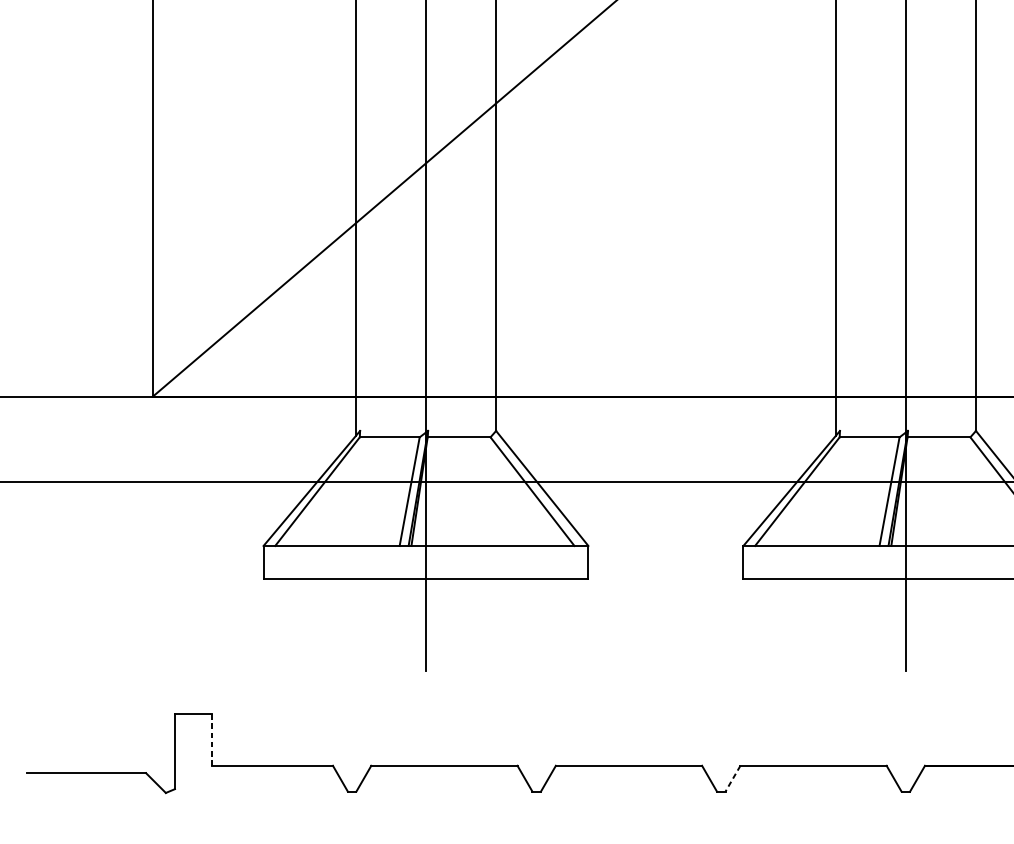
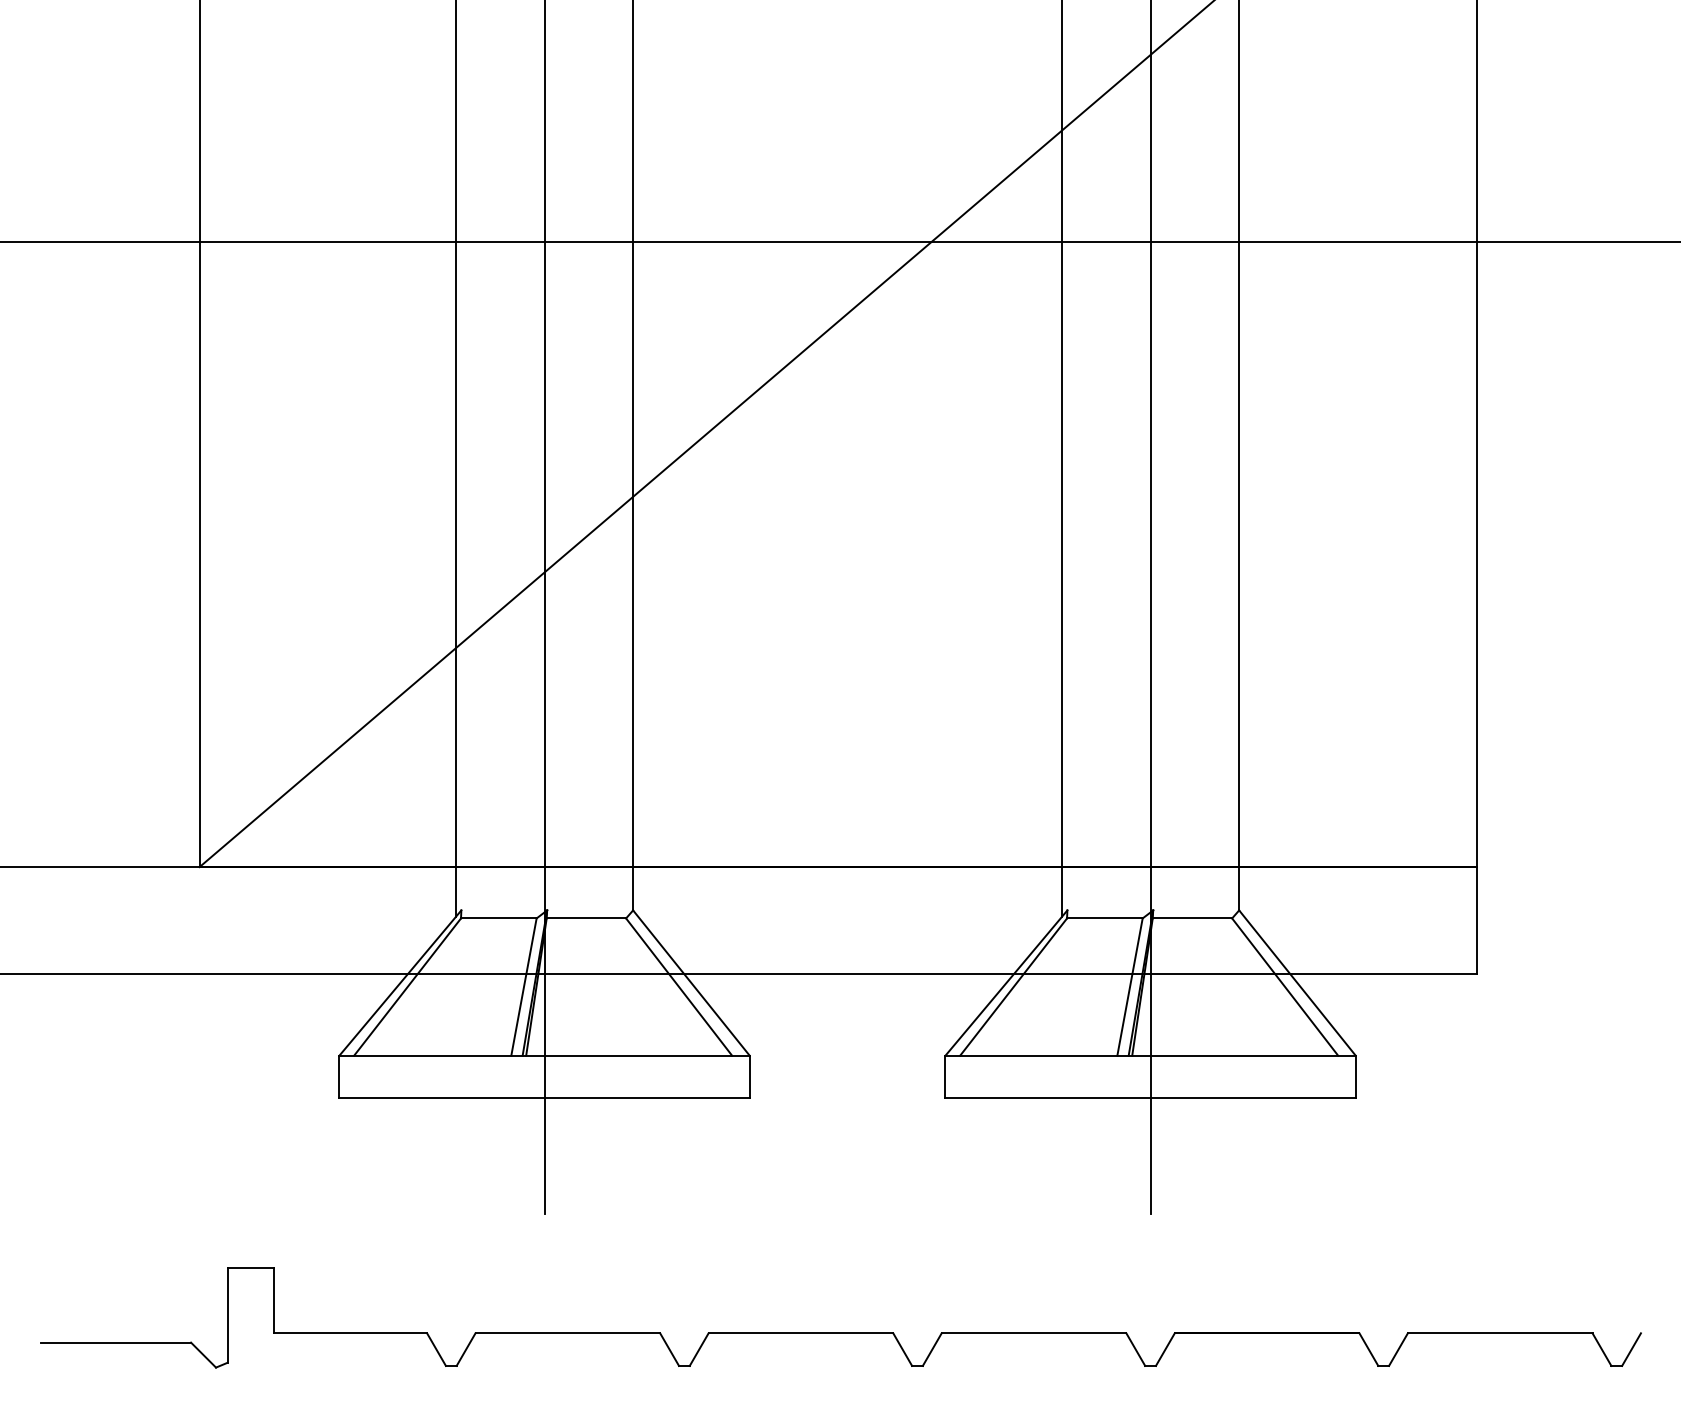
line: (212, 739) -> (274, 1300), dashed -> solid
line: (733, 778) -> (932, 1349), dashed -> solid

